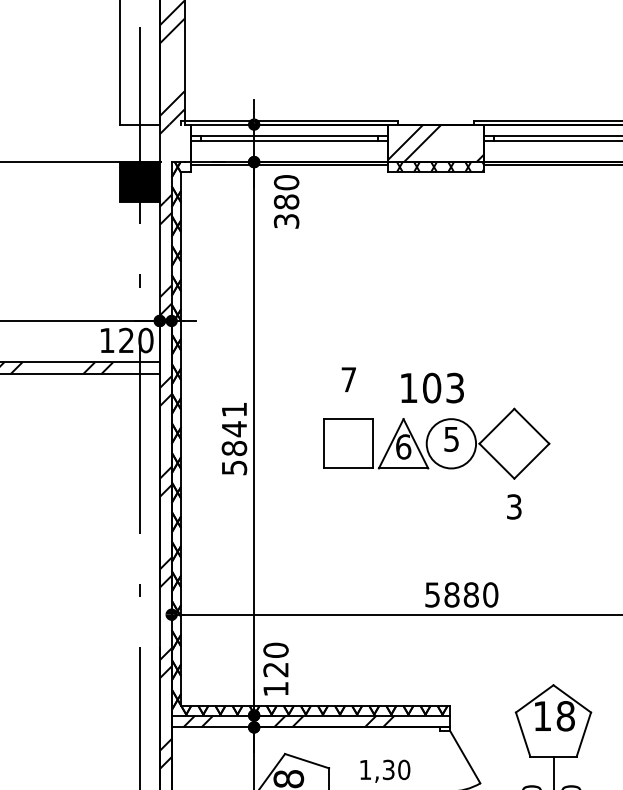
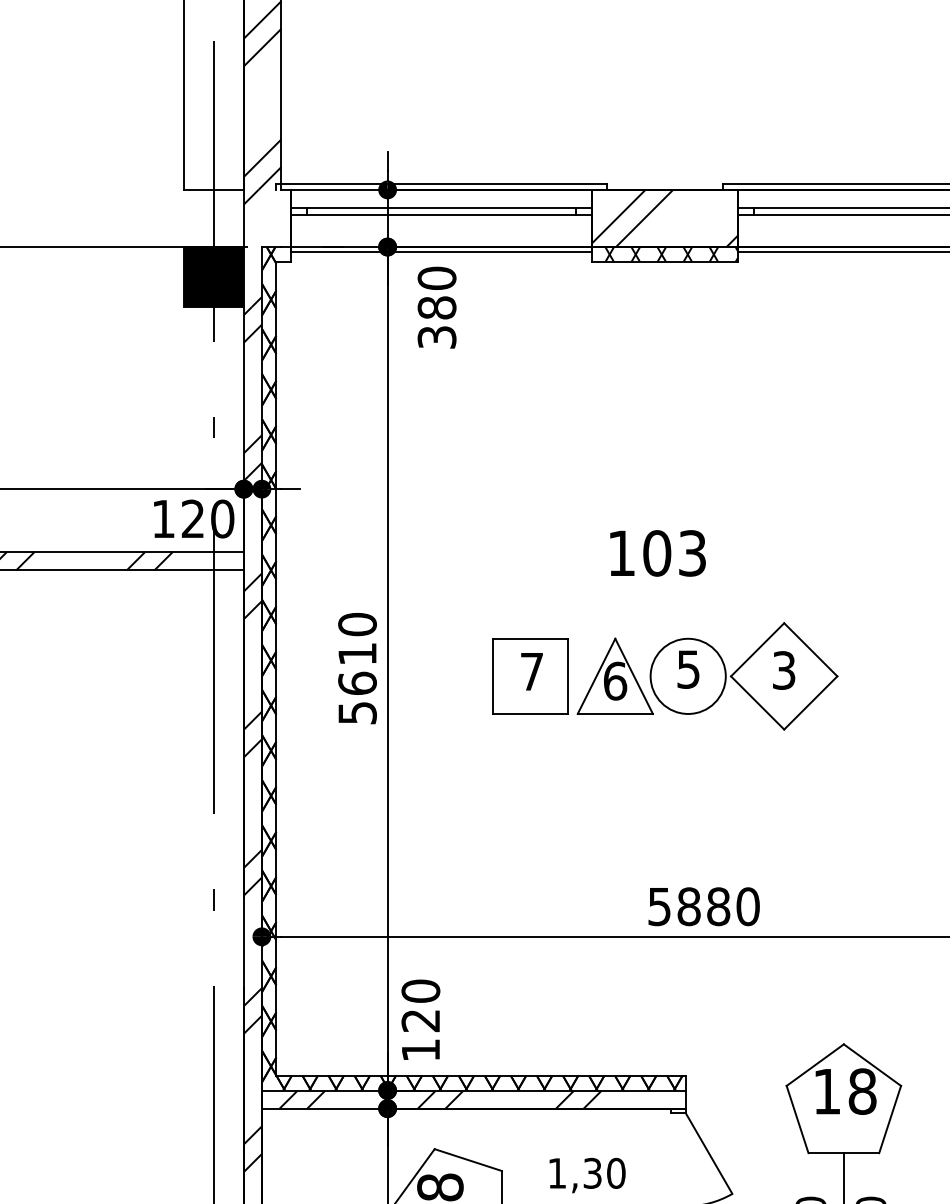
text: (348, 379) -> (531, 671), moved
text: (432, 387) -> (657, 552), moved
text: (234, 429) -> (357, 654), 5841 -> 5610
text: (514, 506) -> (784, 669), moved

